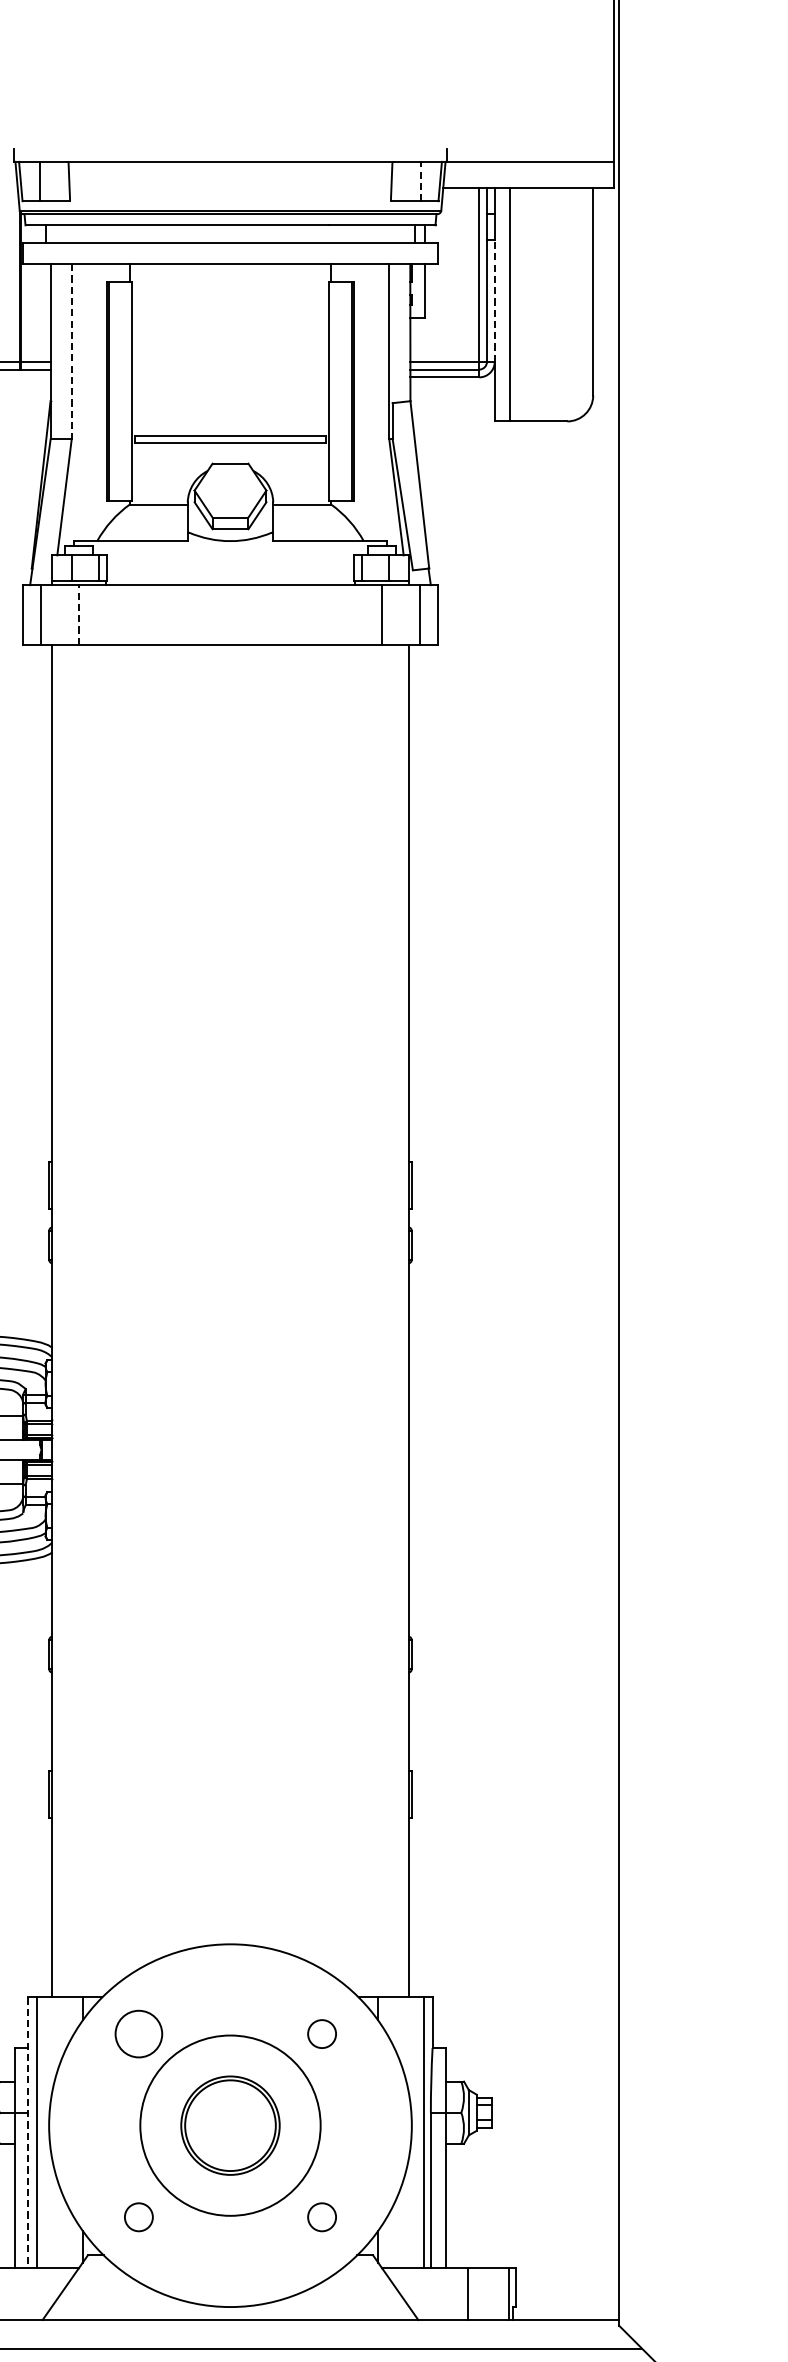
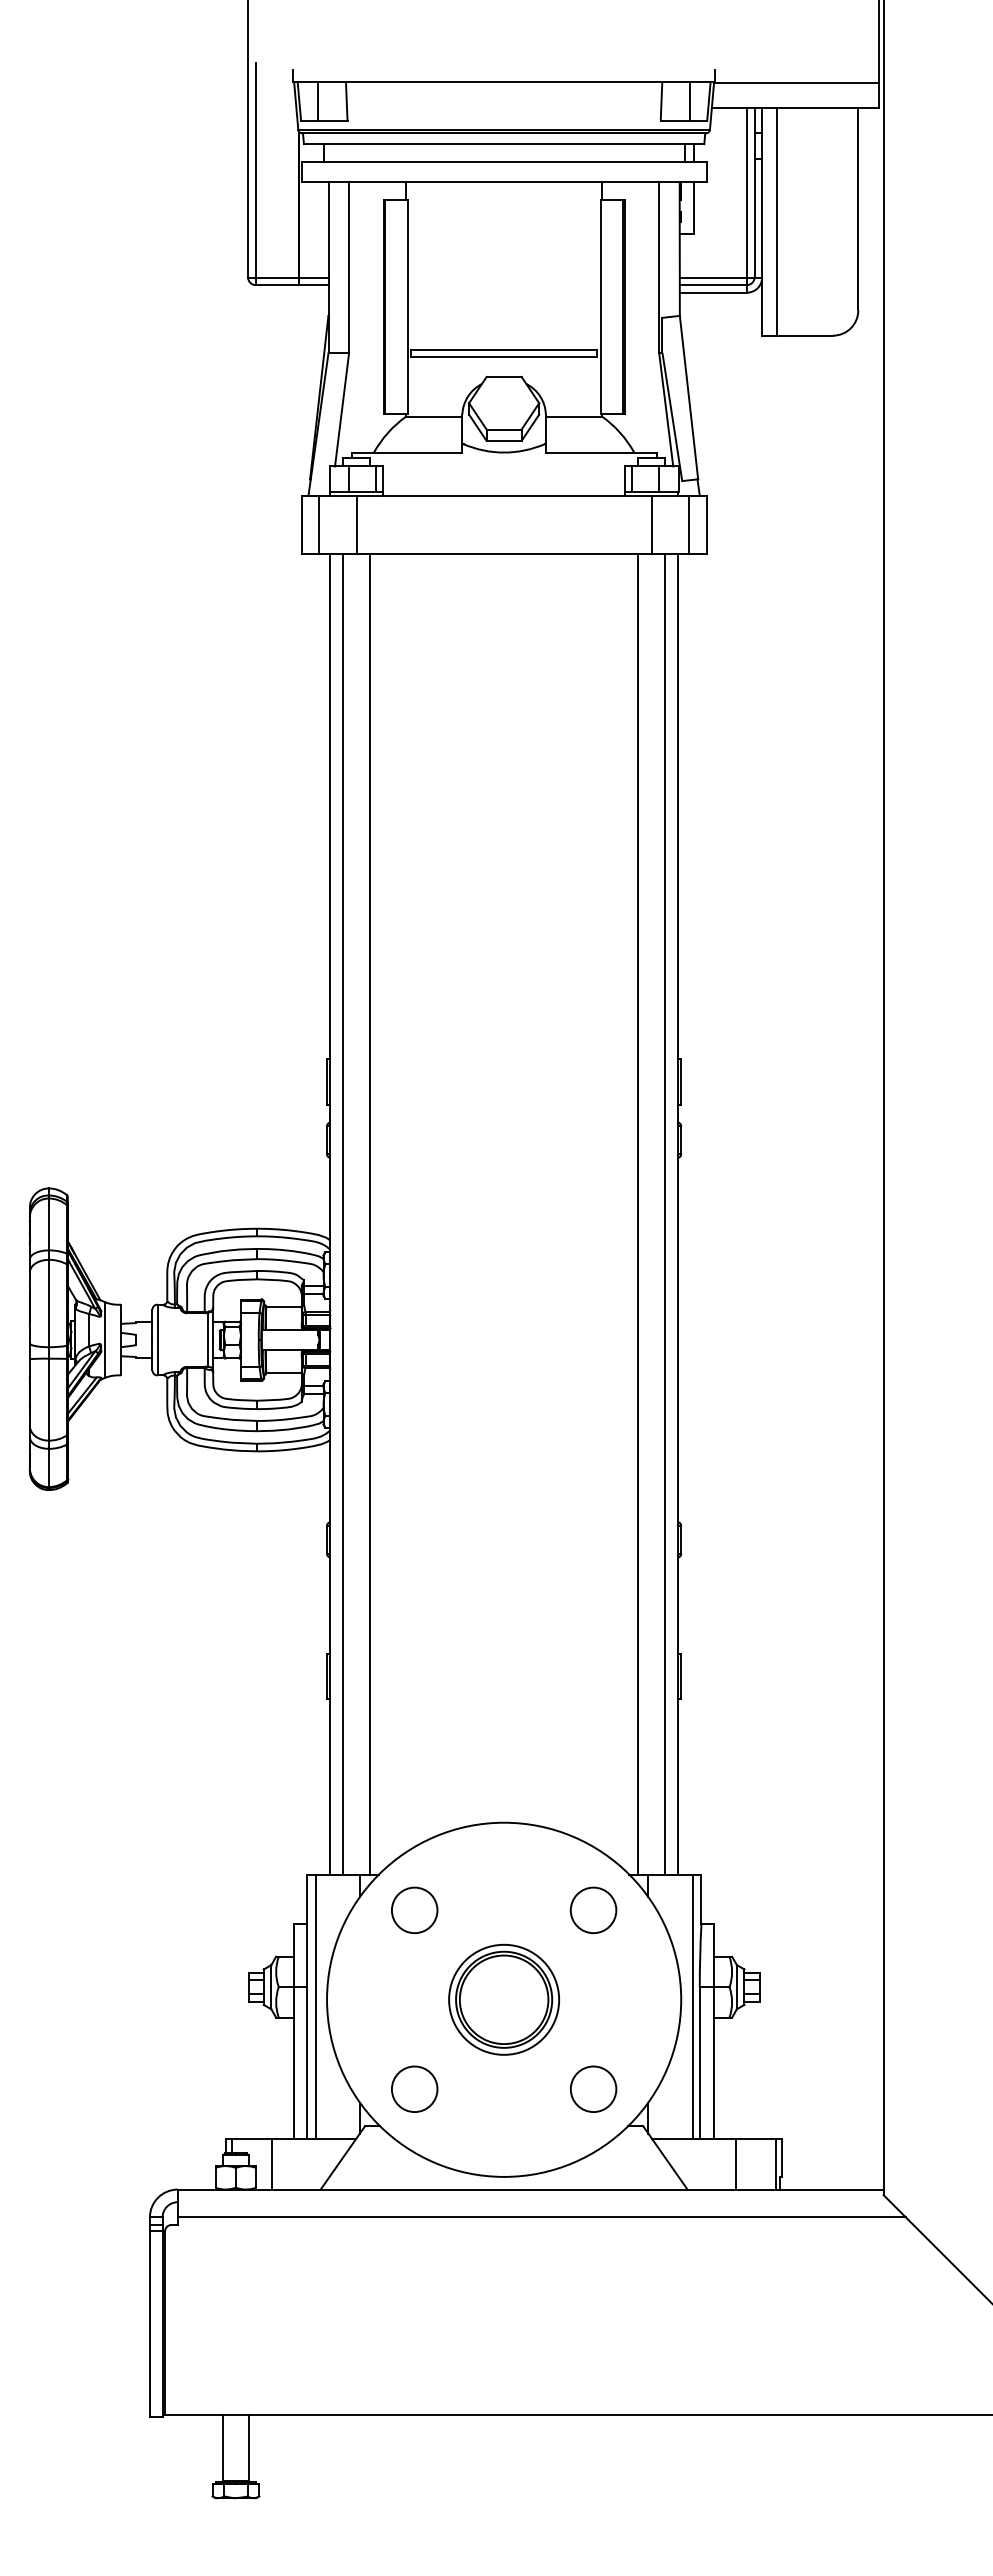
line: (421, 180) -> (690, 100), dashed -> solid
line: (495, 300) -> (762, 217), dashed -> solid
line: (72, 352) -> (349, 268), dashed -> solid
line: (79, 614) -> (356, 524), dashed -> solid
line: (64, 1320) -> (342, 1213), added
line: (93, 1320) -> (370, 1213), added
line: (368, 1320) -> (638, 1213), added
line: (395, 1320) -> (665, 1213), added
circle: (322, 2034) -> (593, 1910), size x1.67
circle: (230, 2125) -> (504, 1999), size x0.62
line: (28, 2133) -> (306, 2007), dashed -> solid
circle: (138, 2217) -> (414, 2089), size x1.67
circle: (322, 2217) -> (593, 2089), size x1.67

